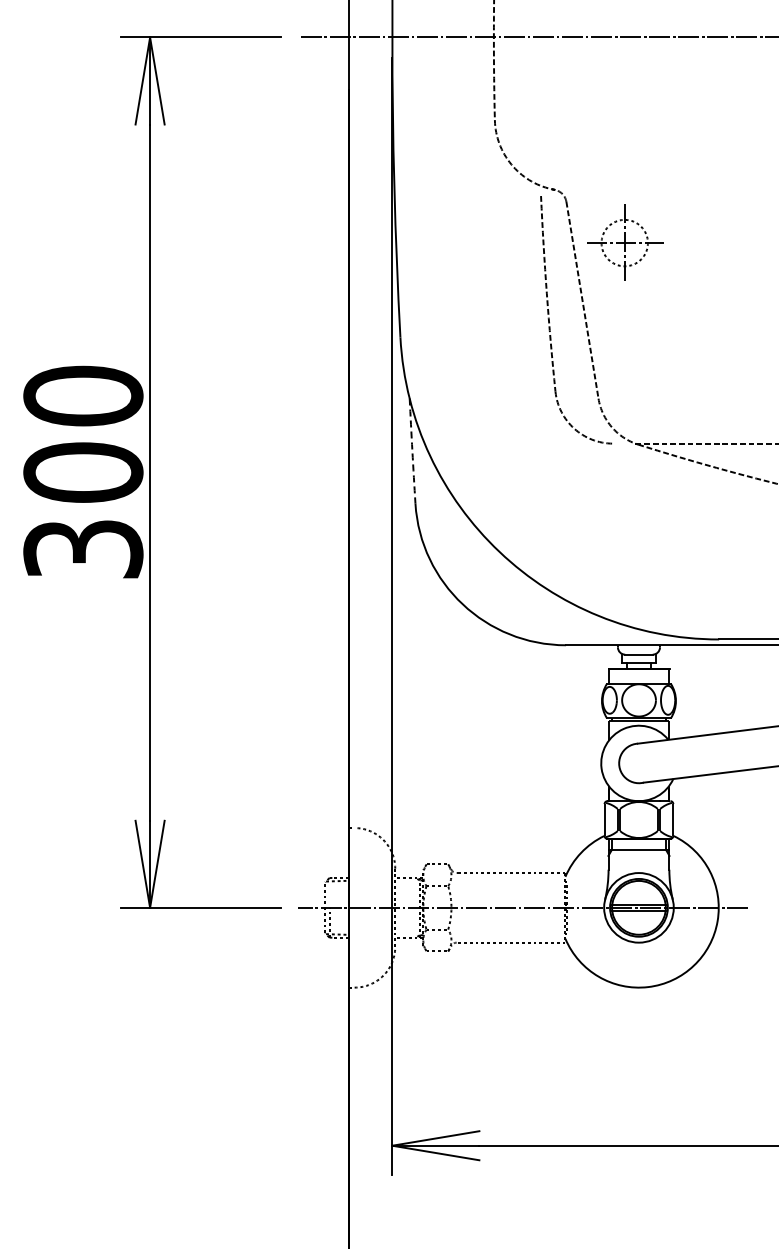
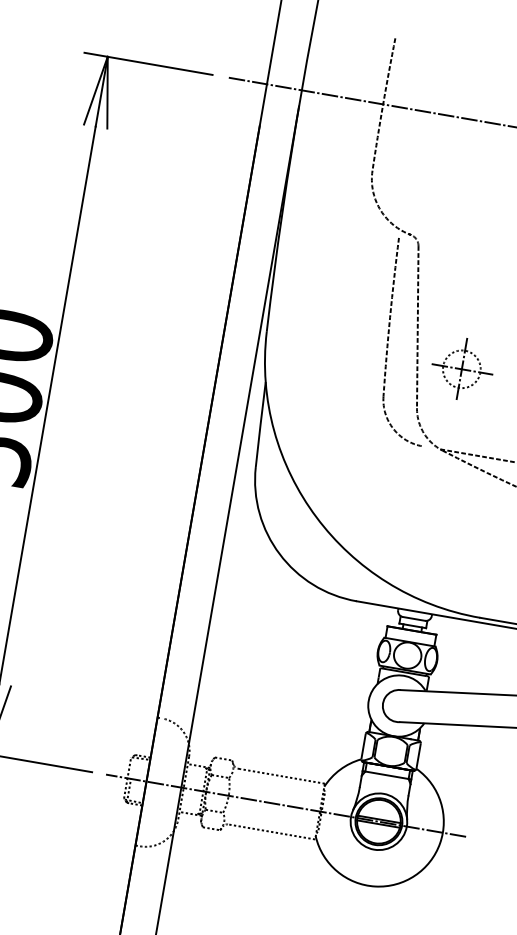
part: (625, 242) -> (462, 368), moved
arc: (412, 451) -> (260, 424), dashed -> solid

